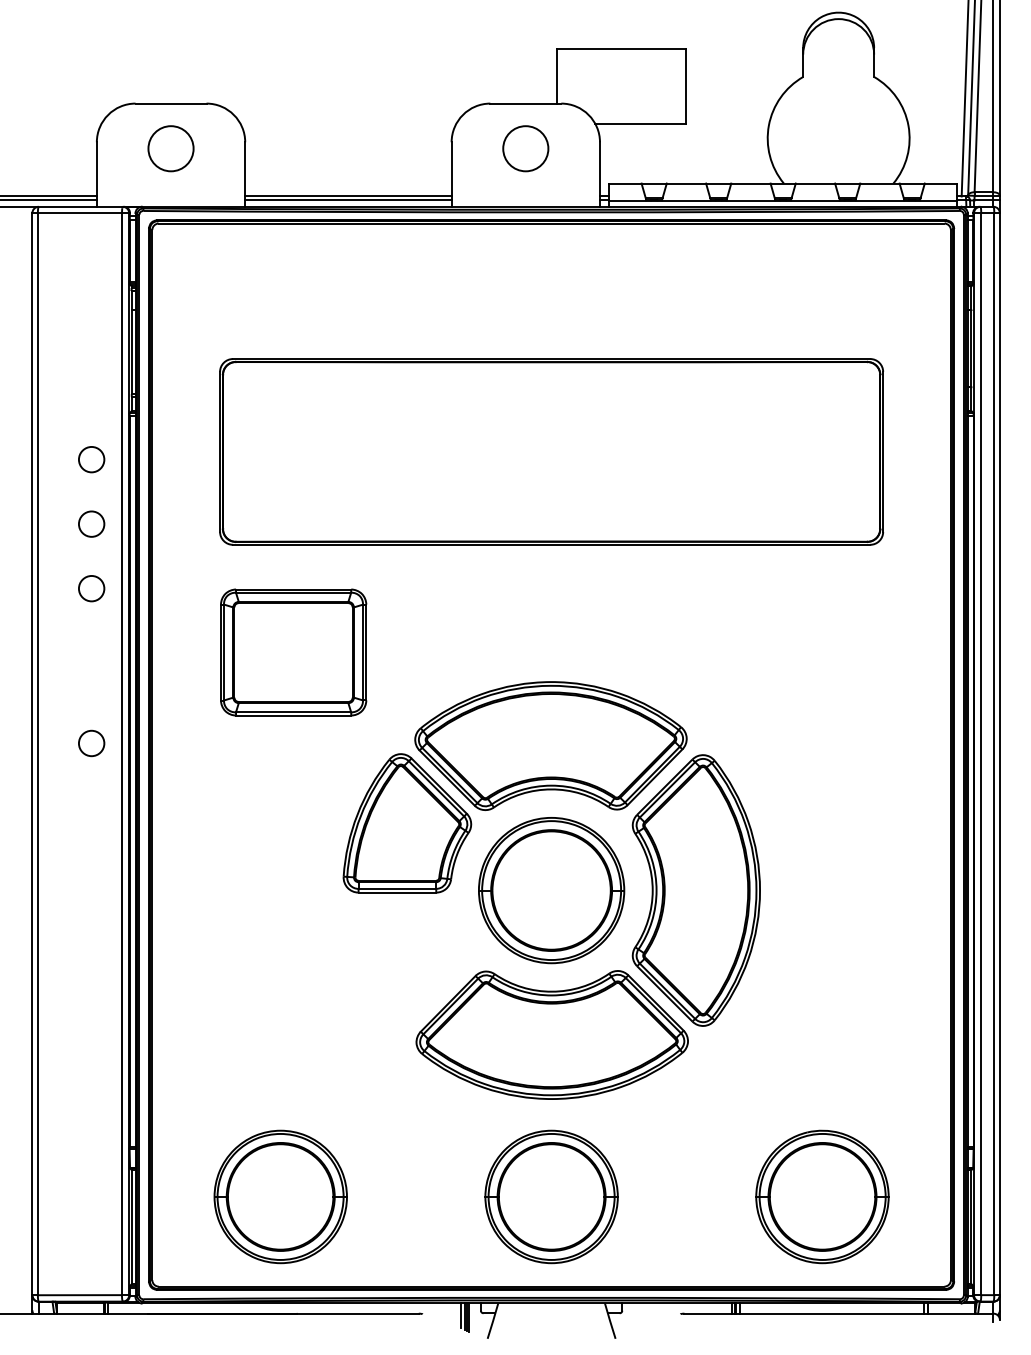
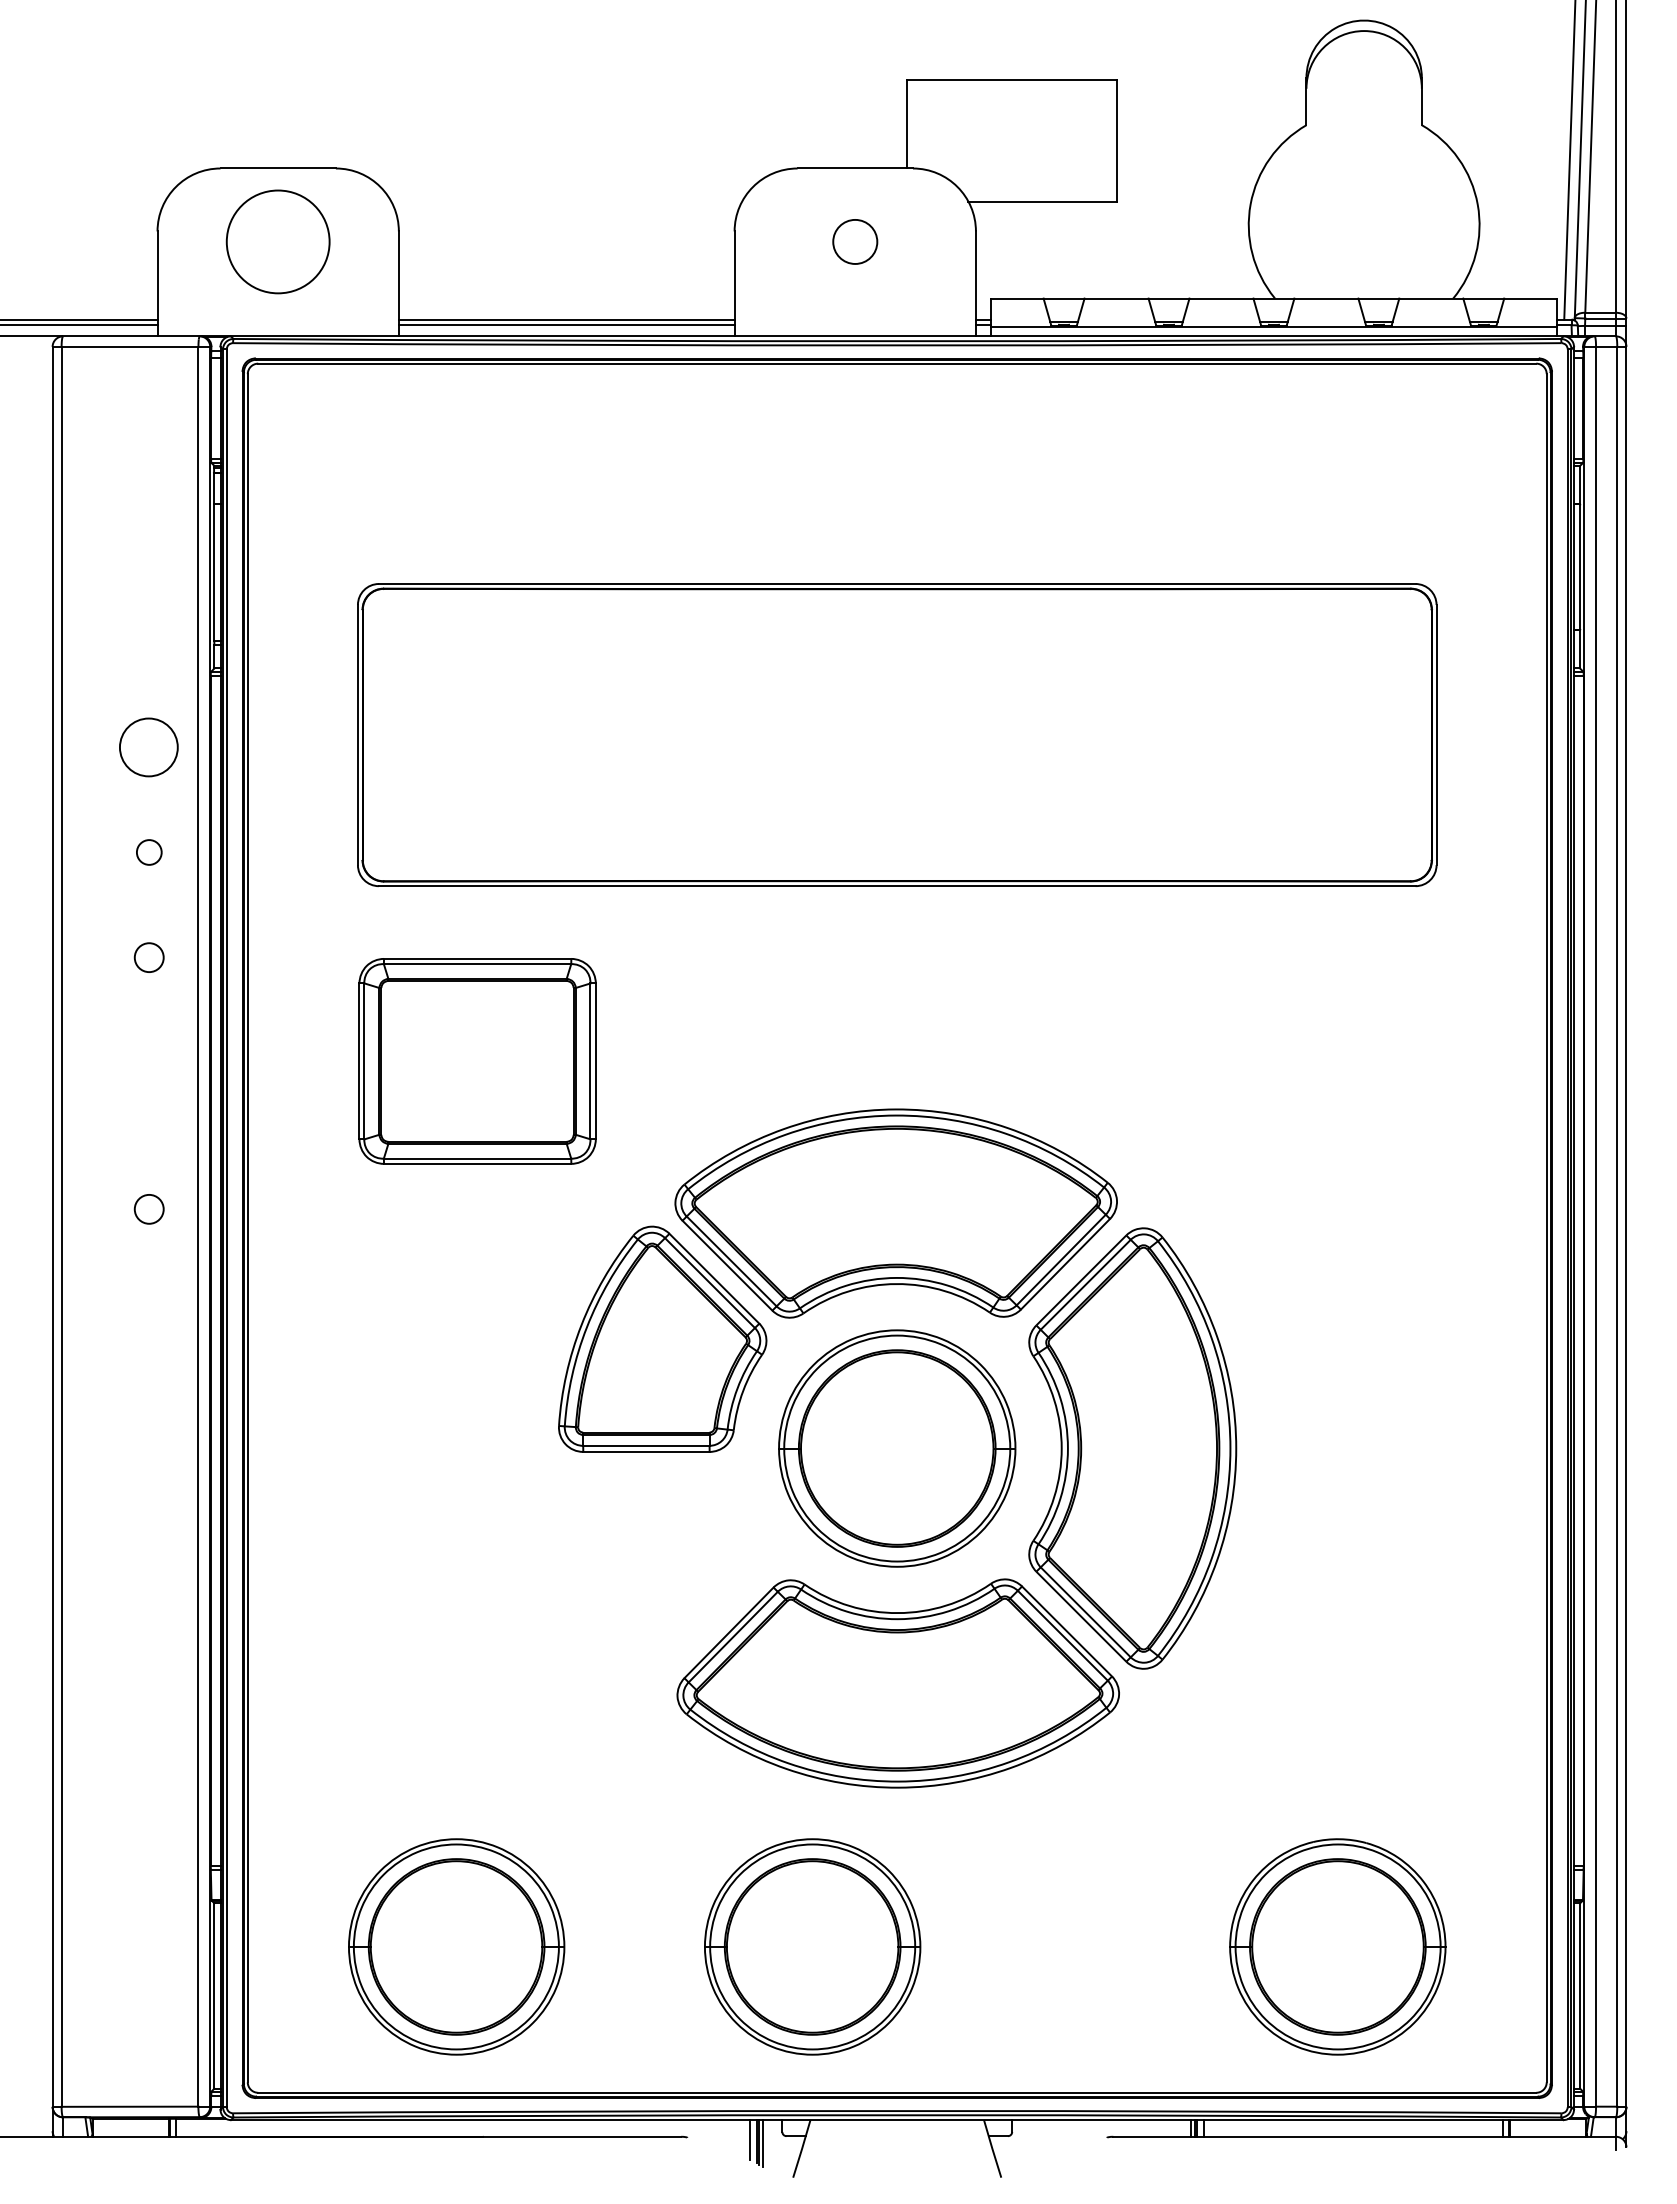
circle: (170, 148) -> (277, 241), size x1.4
circle: (525, 148) -> (854, 241), size x0.6
circle: (91, 459) -> (148, 747), size x1.4
circle: (91, 523) -> (148, 851), size x0.6
circle: (91, 588) -> (148, 957), size x0.7
circle: (91, 743) -> (148, 1209), size x0.7
part: (551, 1196) -> (812, 1946), moved

